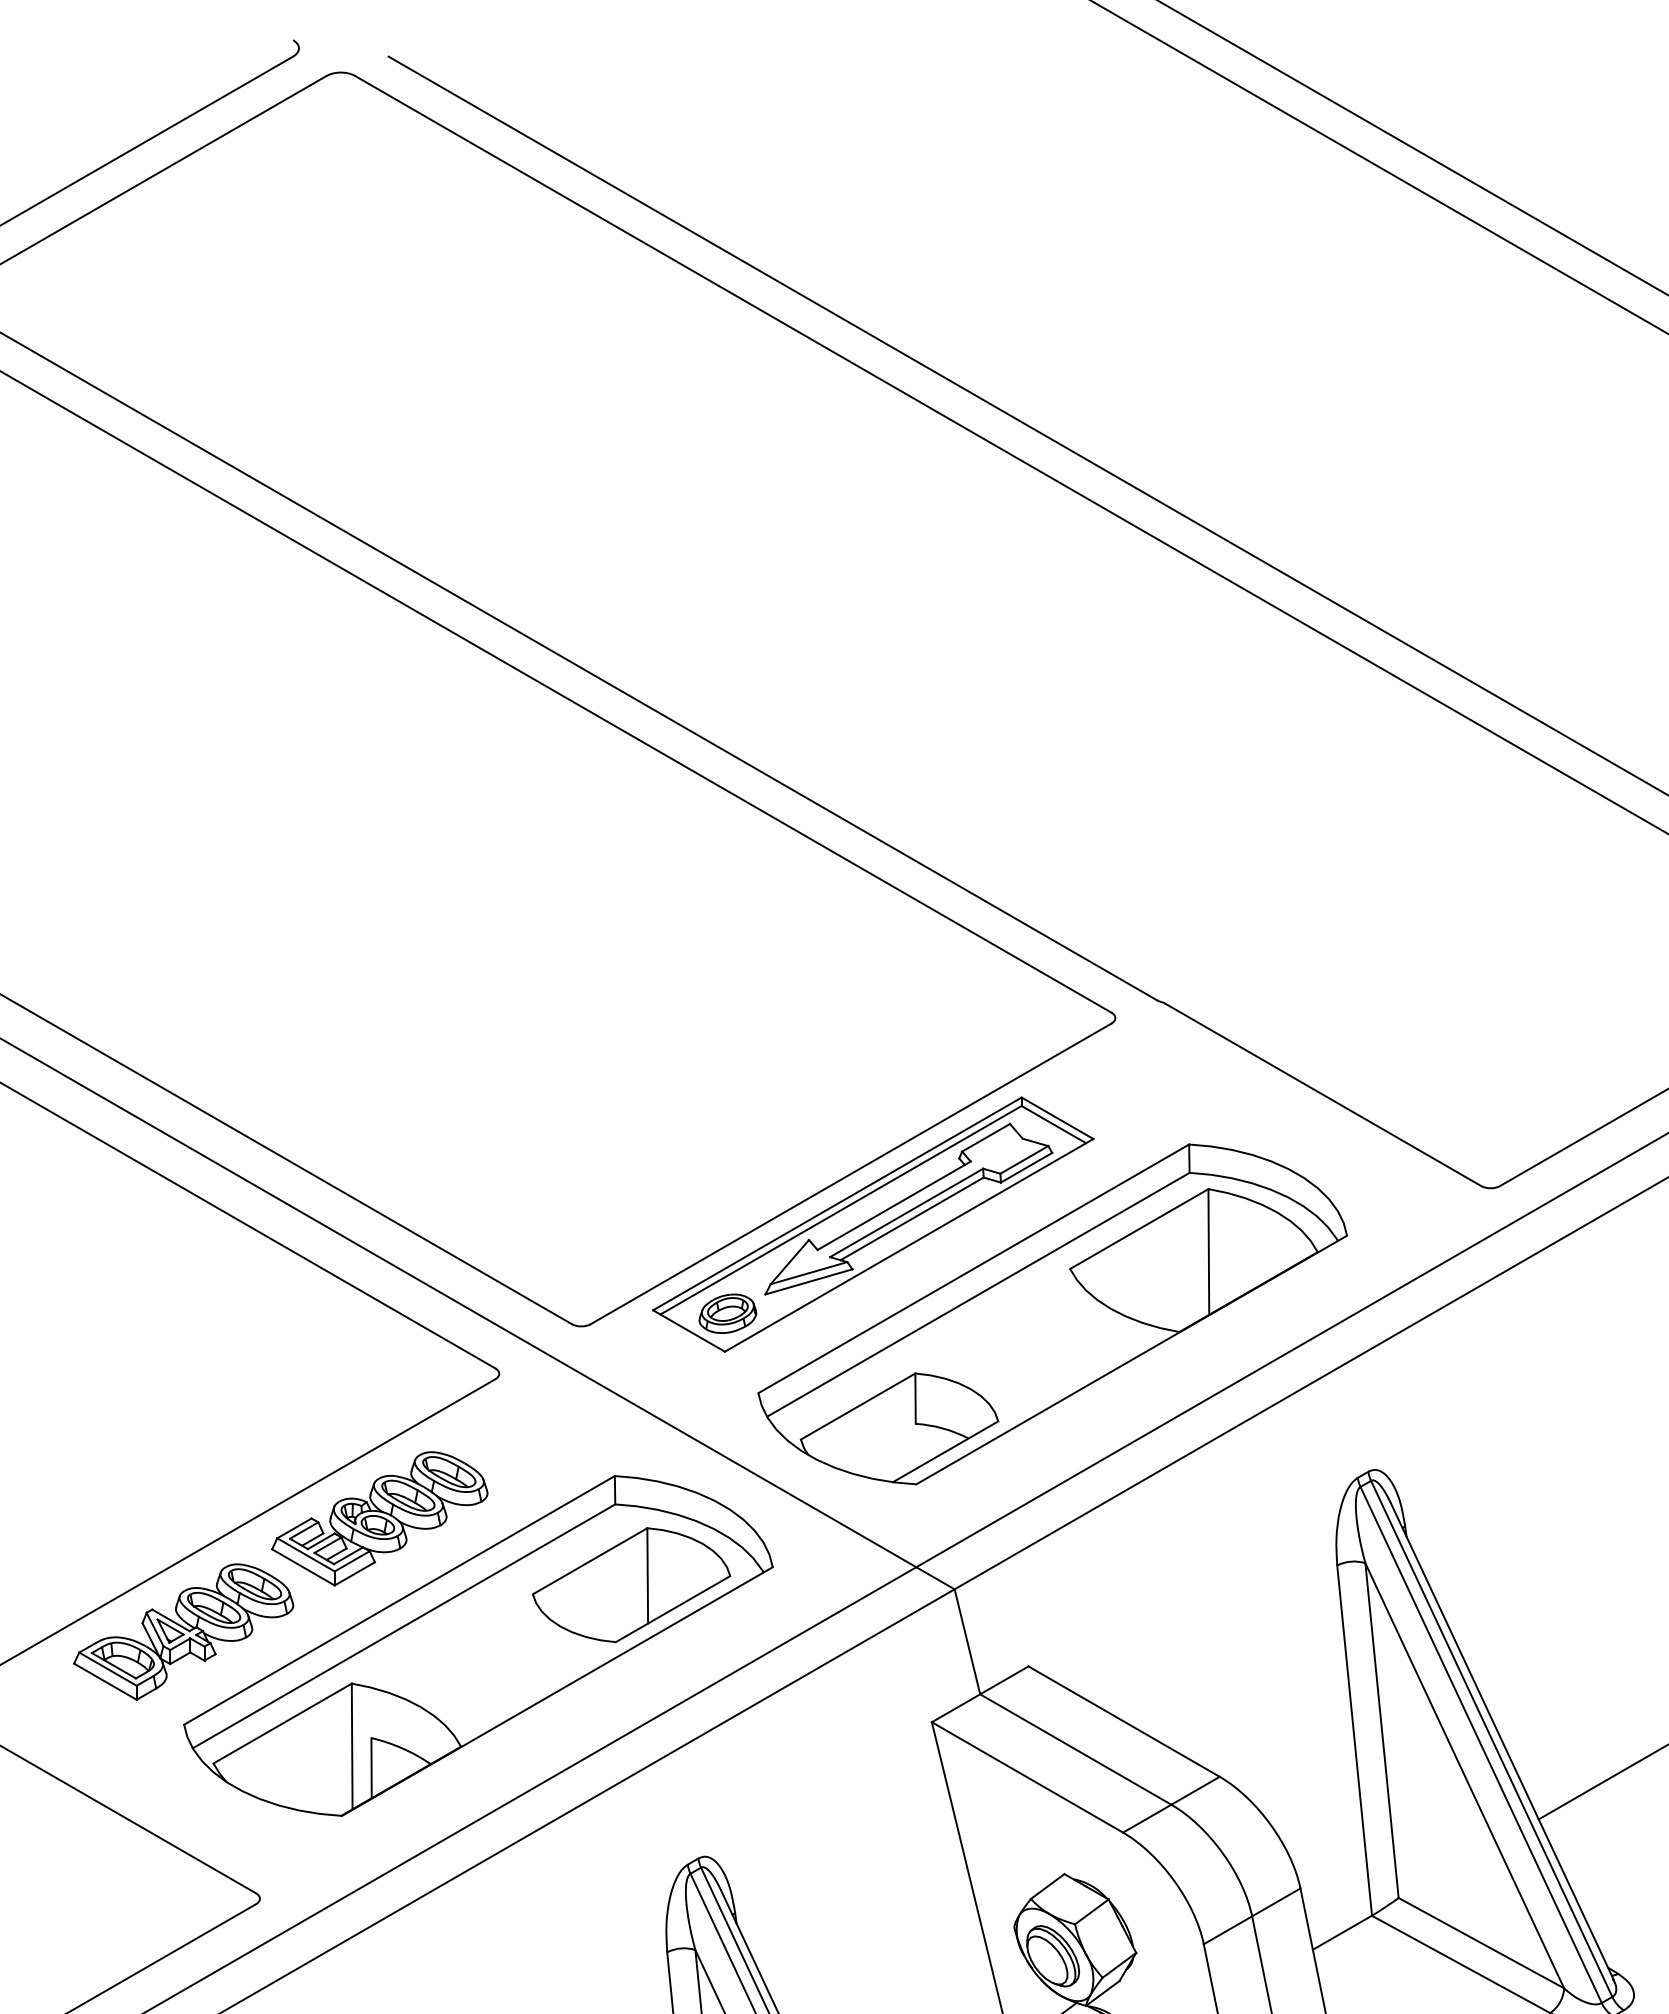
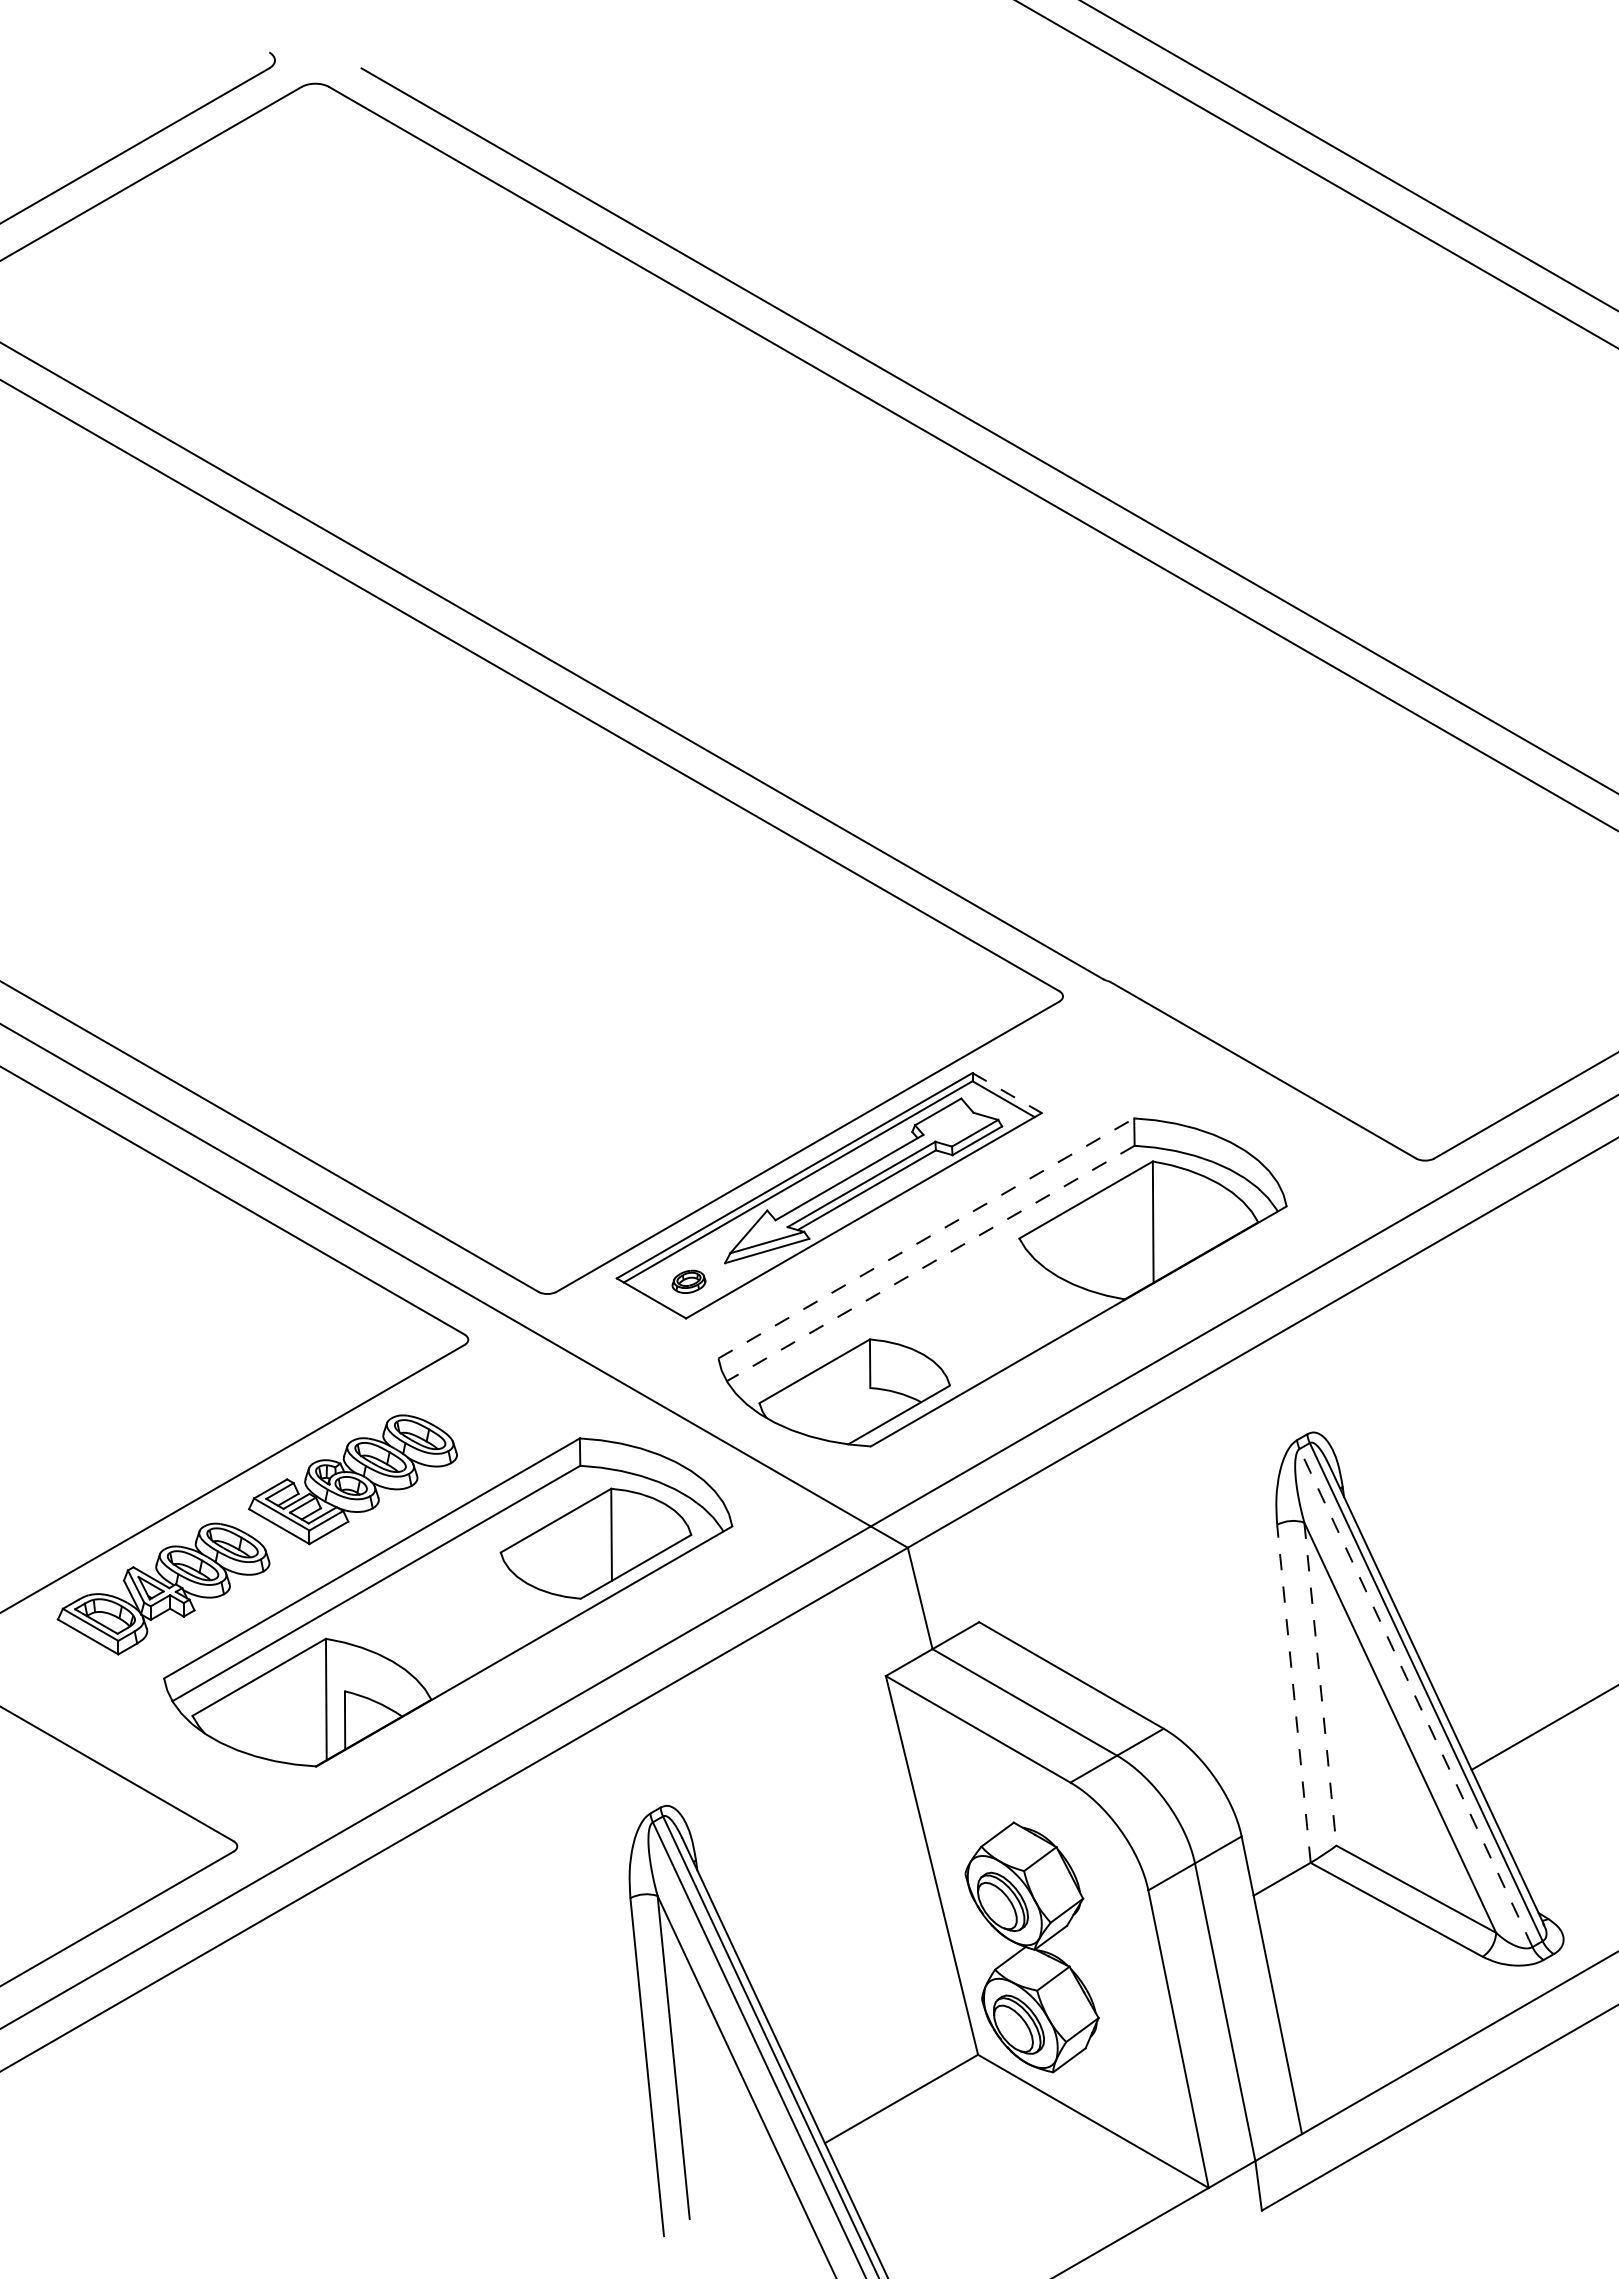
line: (1057, 1118) -> (1007, 1093), solid -> dashed
line: (973, 1268) -> (926, 1238), solid -> dashed
line: (978, 1294) -> (930, 1263), solid -> dashed
part: (727, 1313) -> (688, 1281), size x0.6
line: (1382, 1730) -> (1320, 1684), solid -> dashed
line: (1354, 1740) -> (1293, 1693), solid -> dashed
line: (1481, 1745) -> (1416, 1698), solid -> dashed

